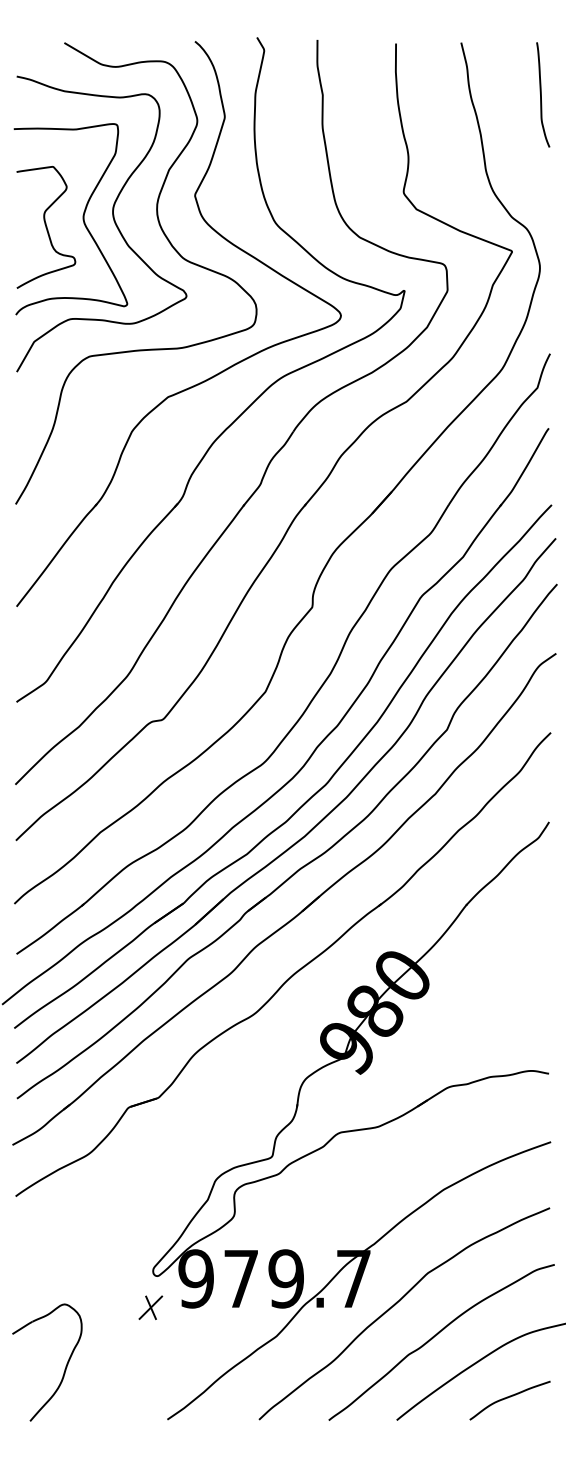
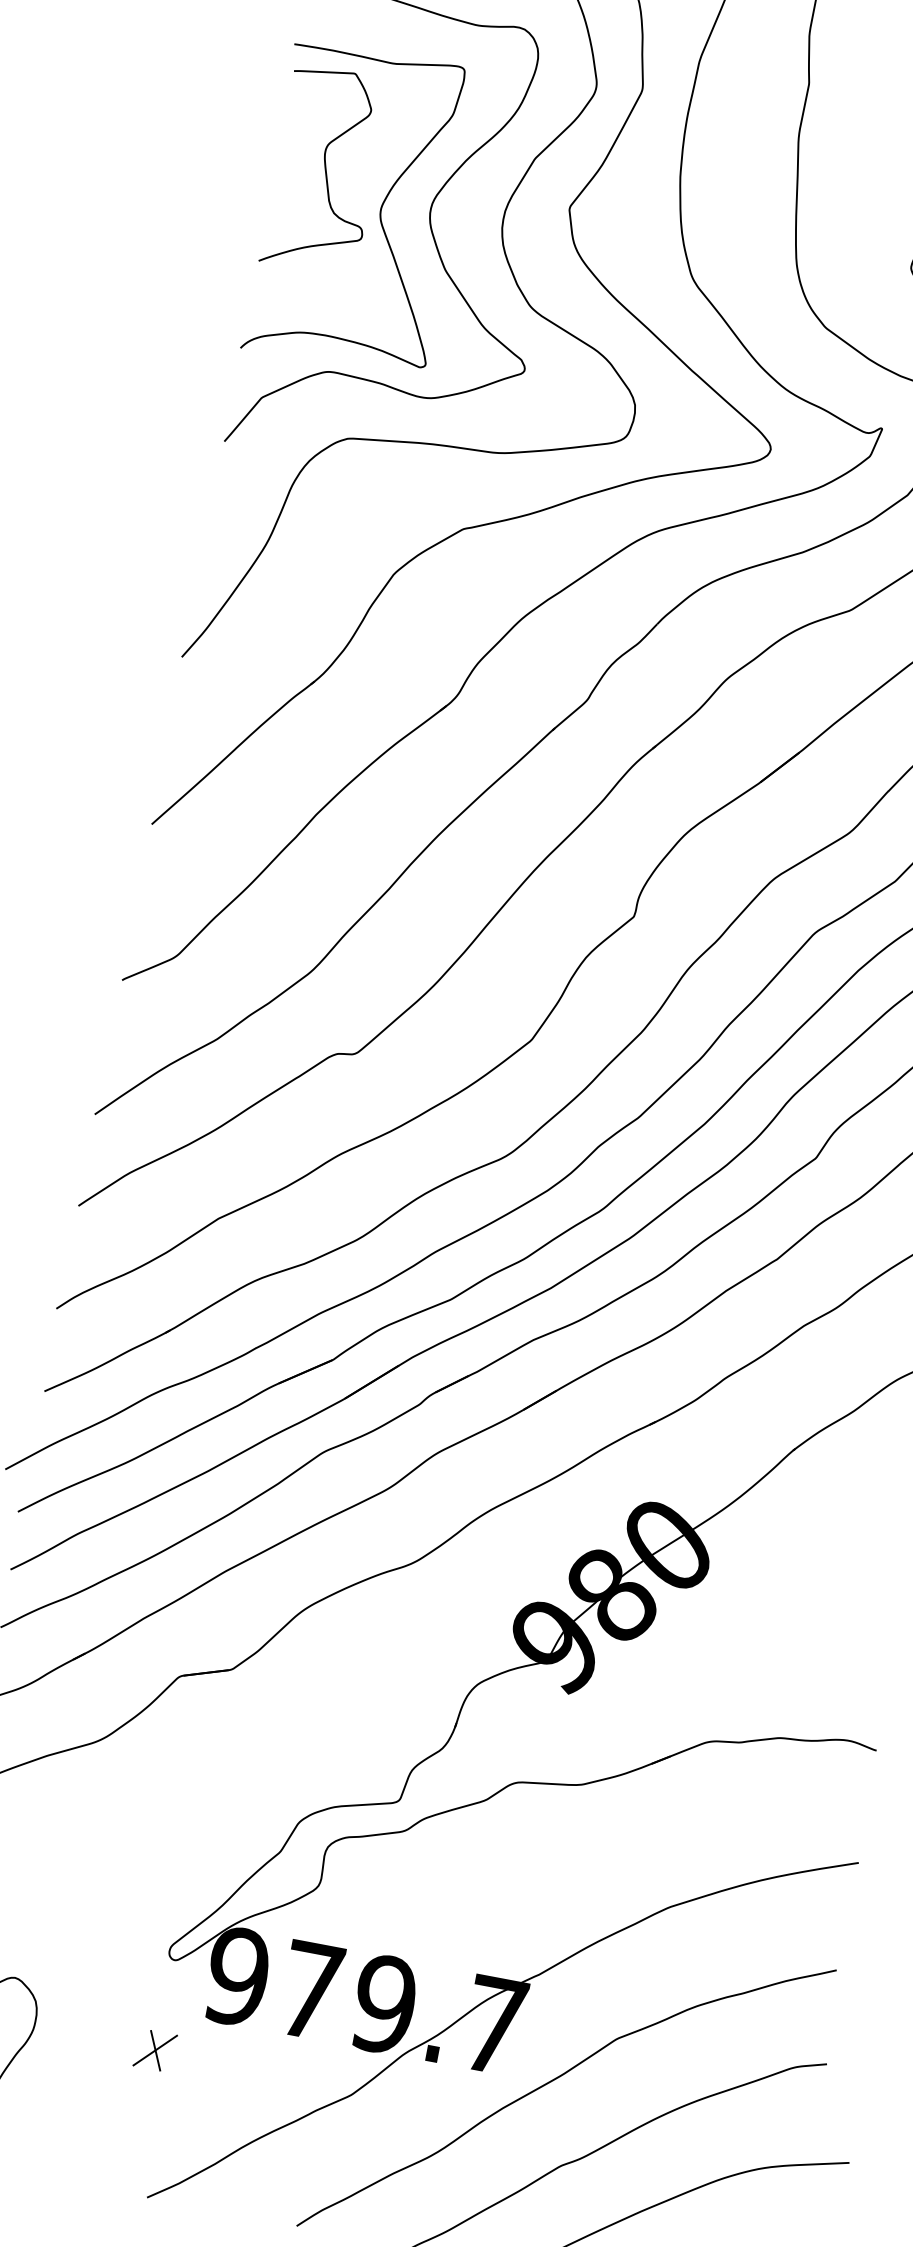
curve: (46, 227) -> (325, 170), moved
part: (150, 1307) -> (154, 2050), moved

